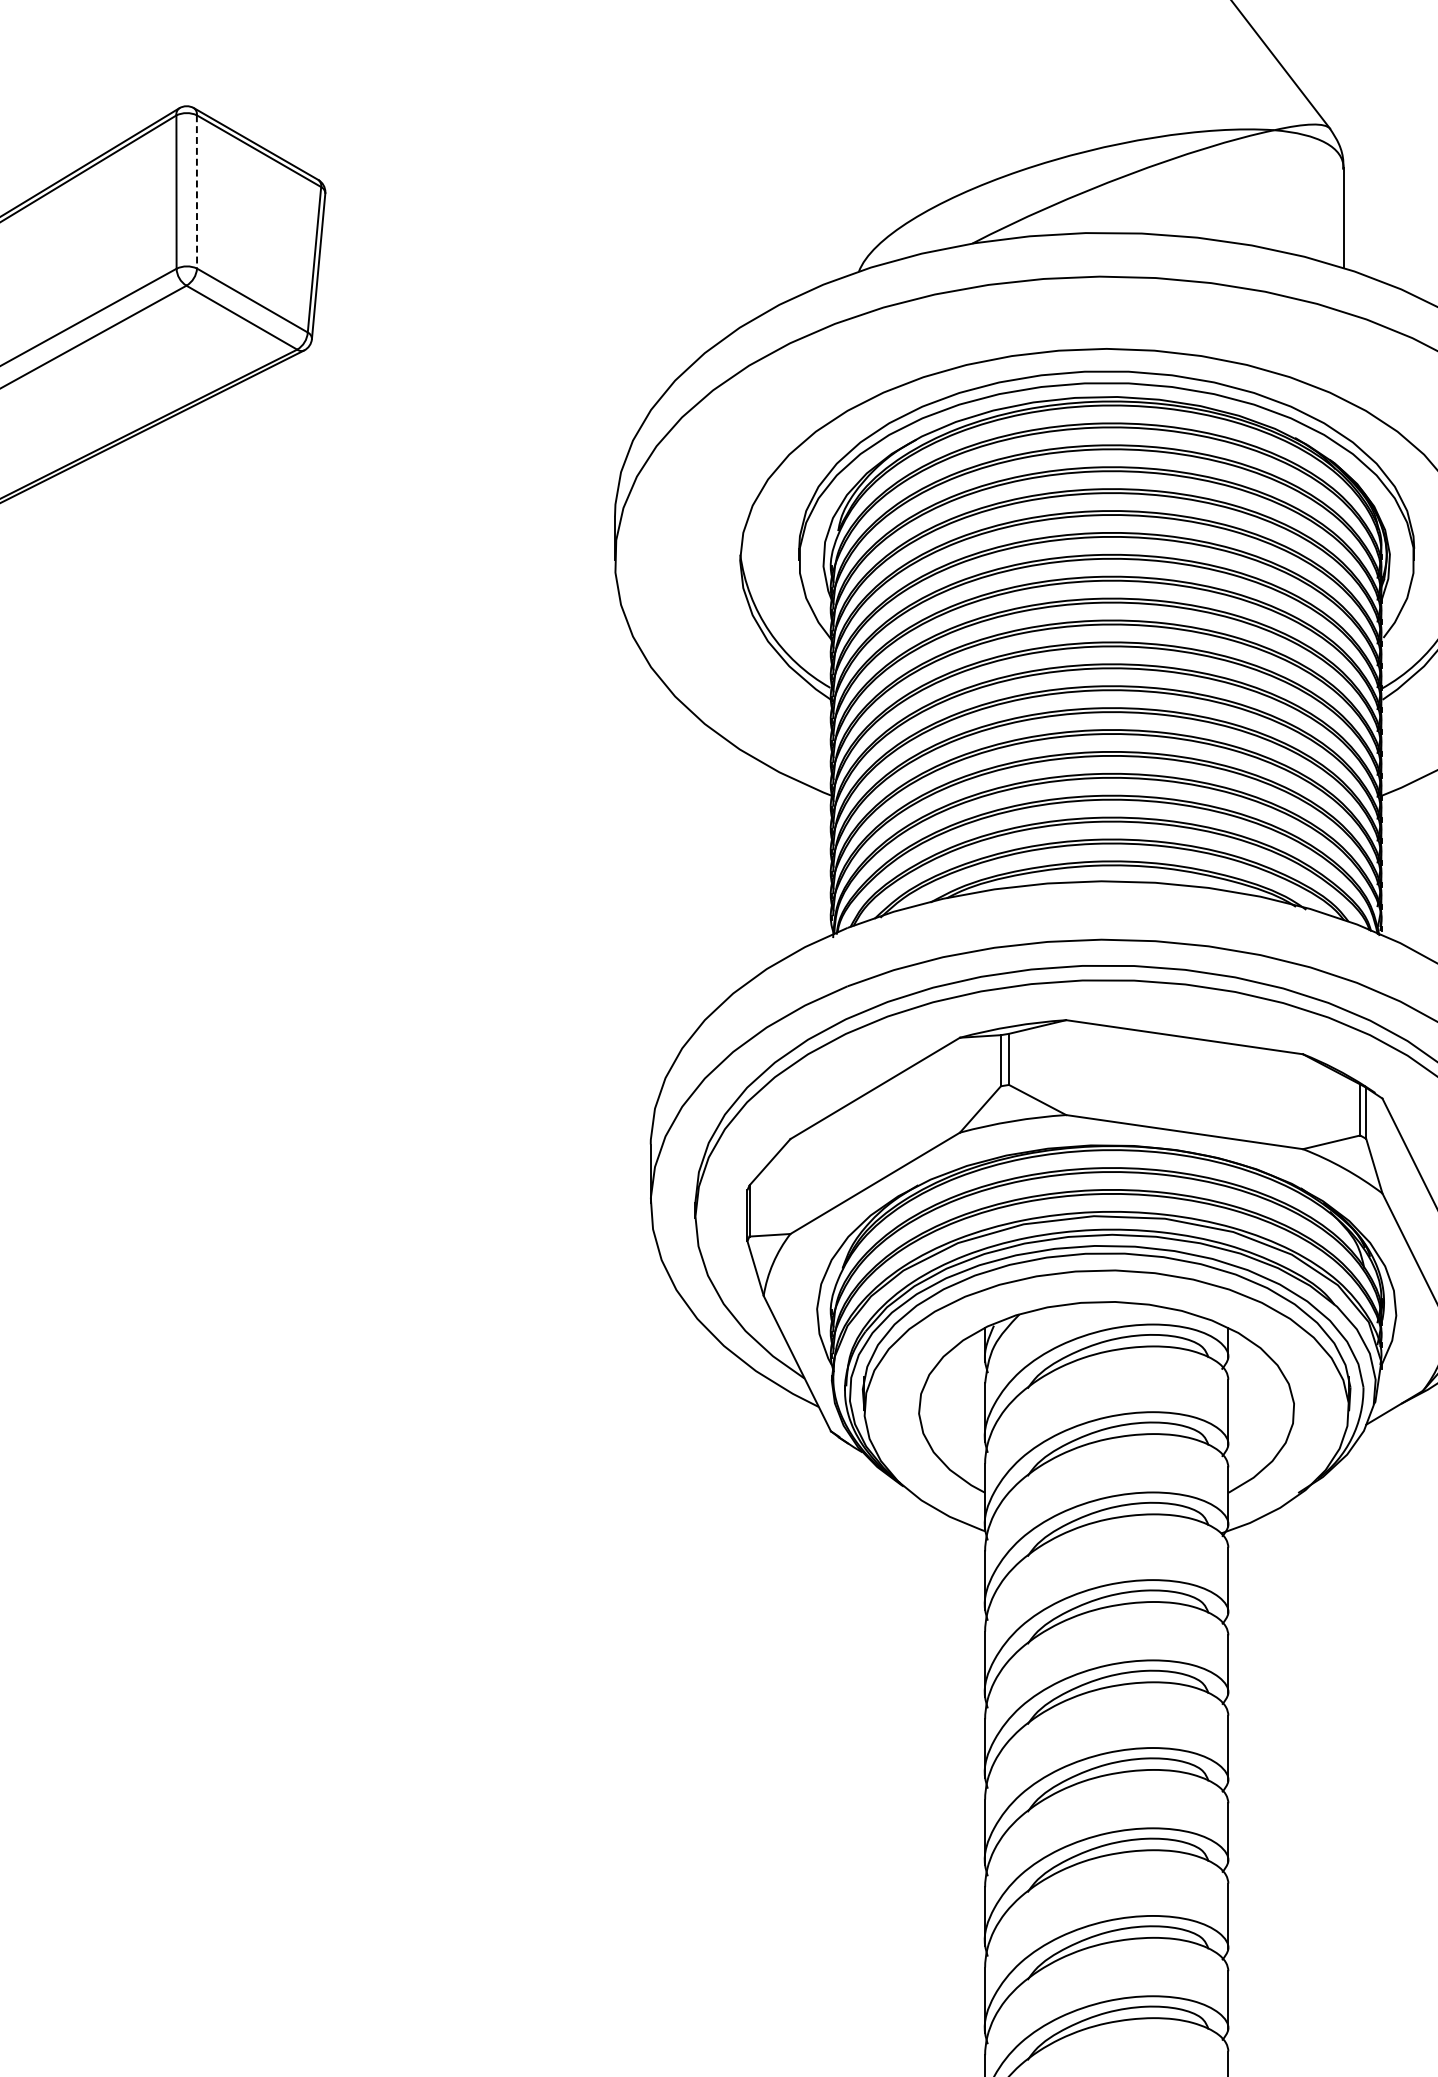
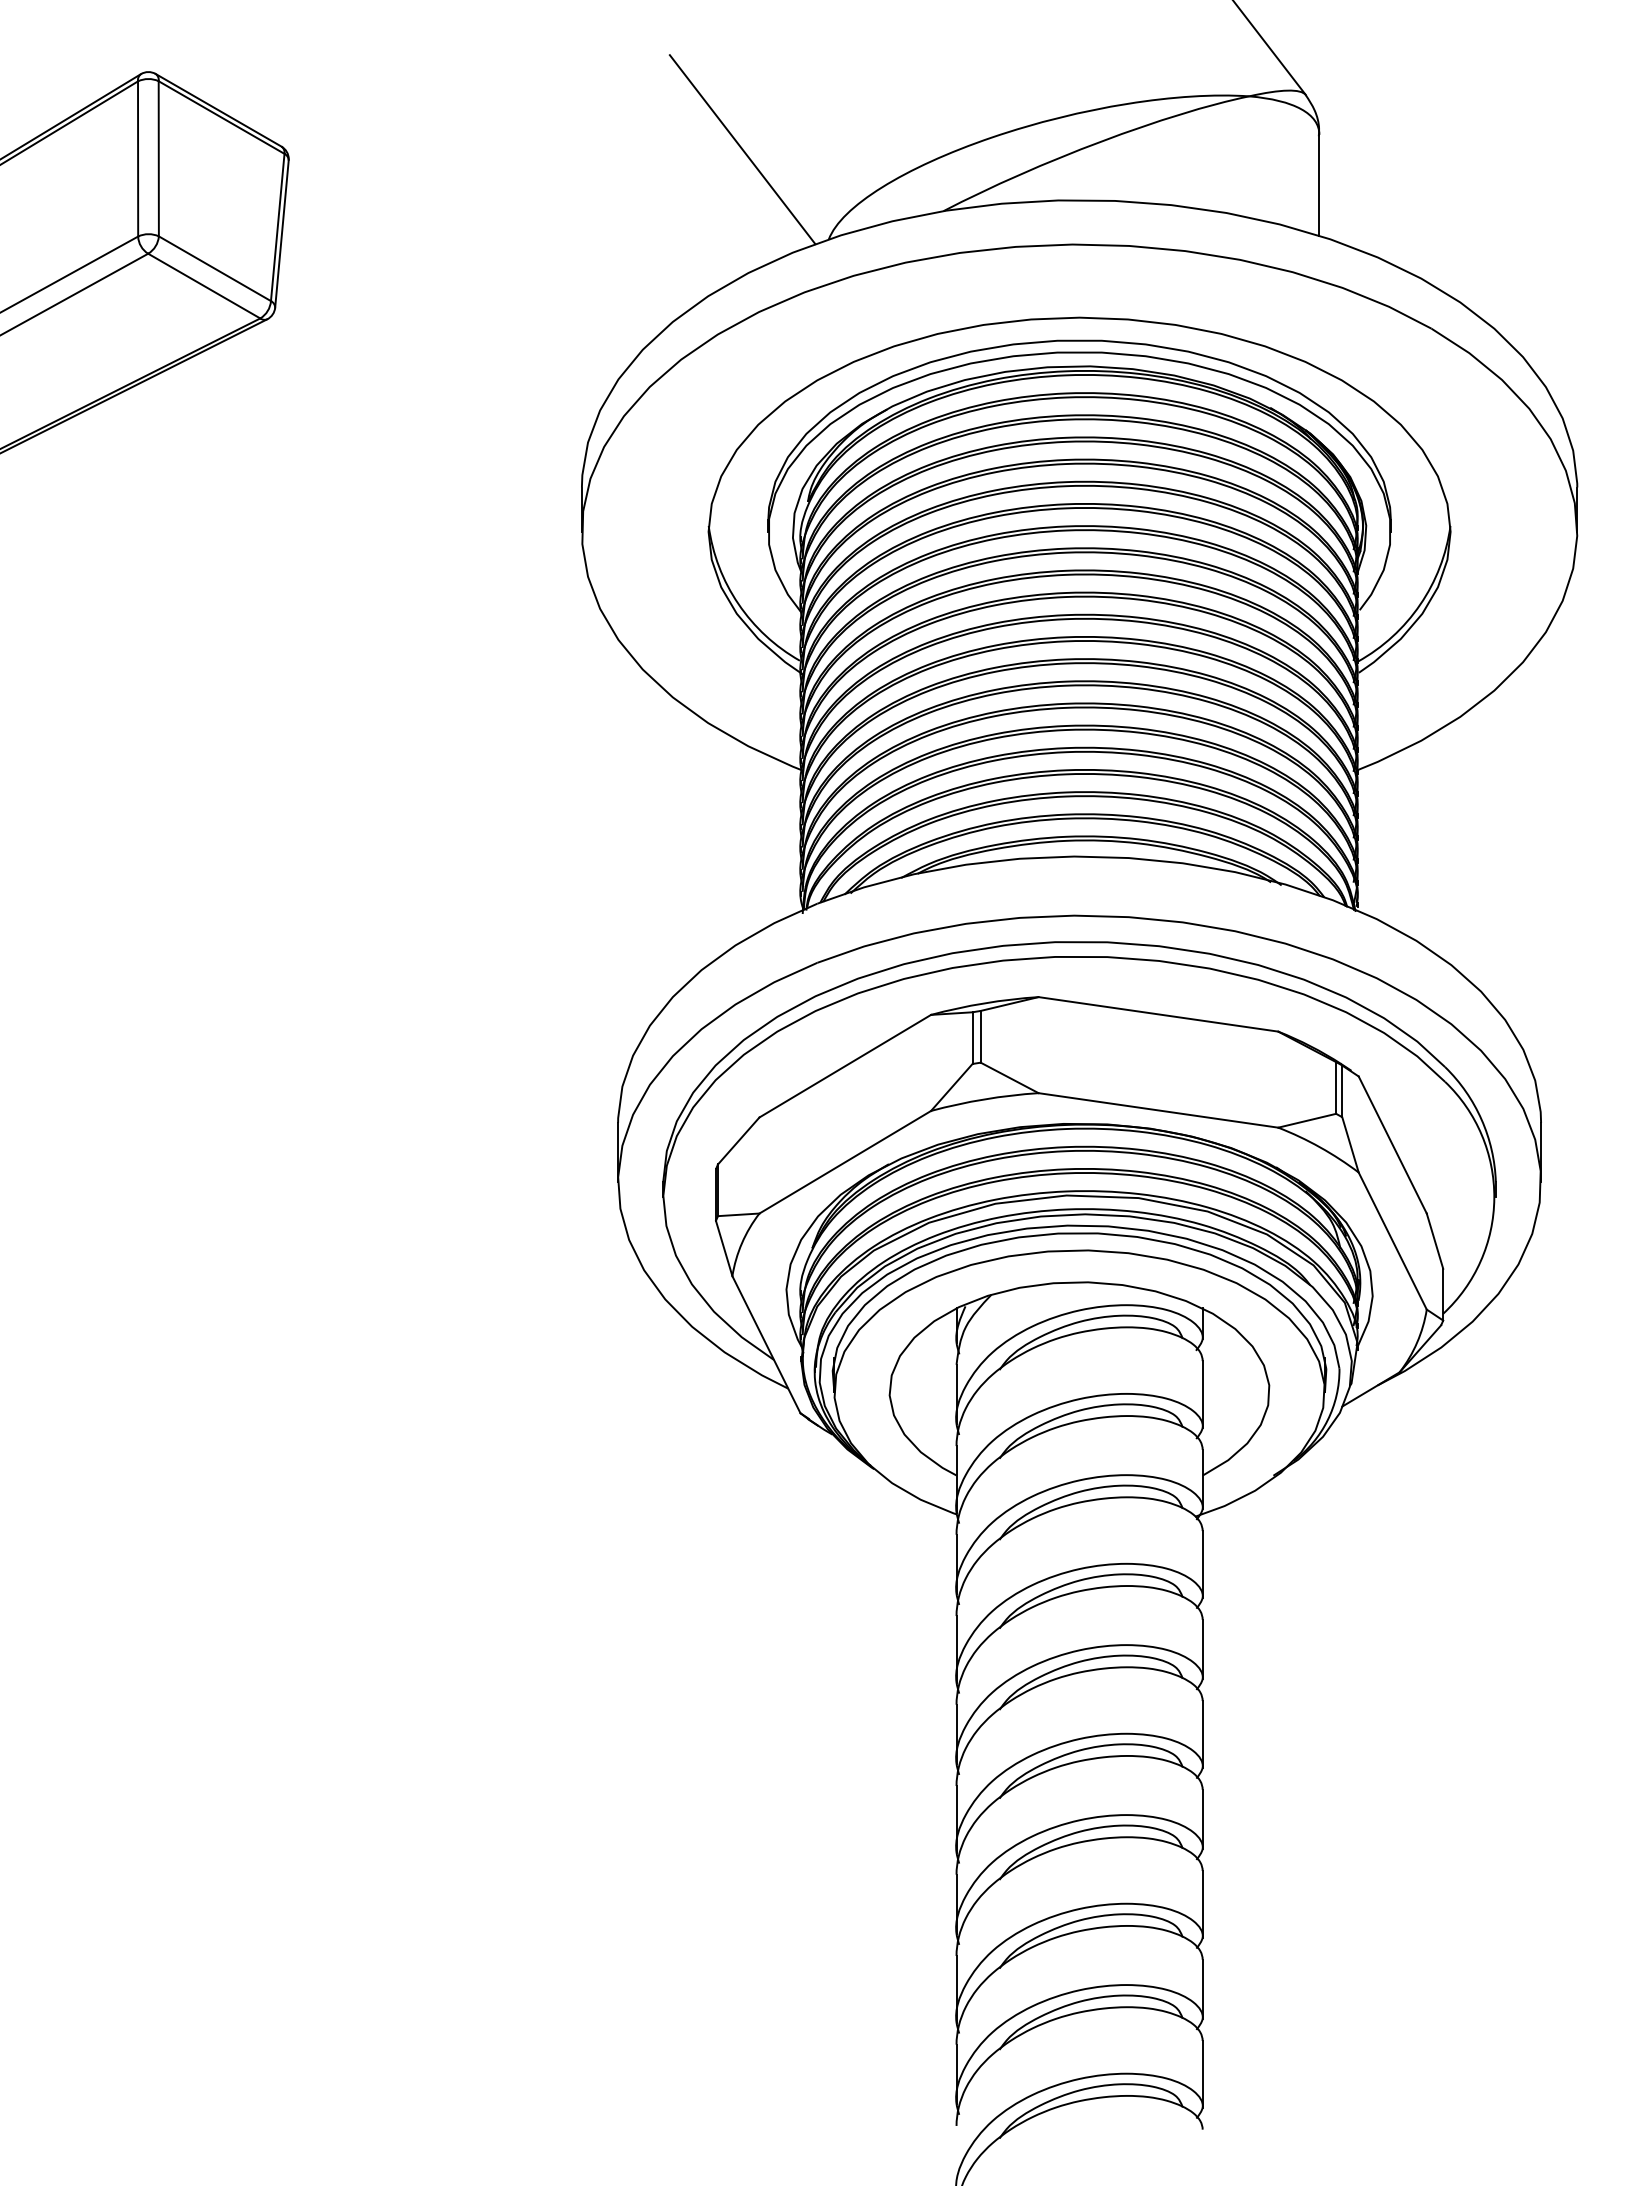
line: (773, 182) -> (742, 149), added
line: (196, 191) -> (158, 158), dashed -> solid

